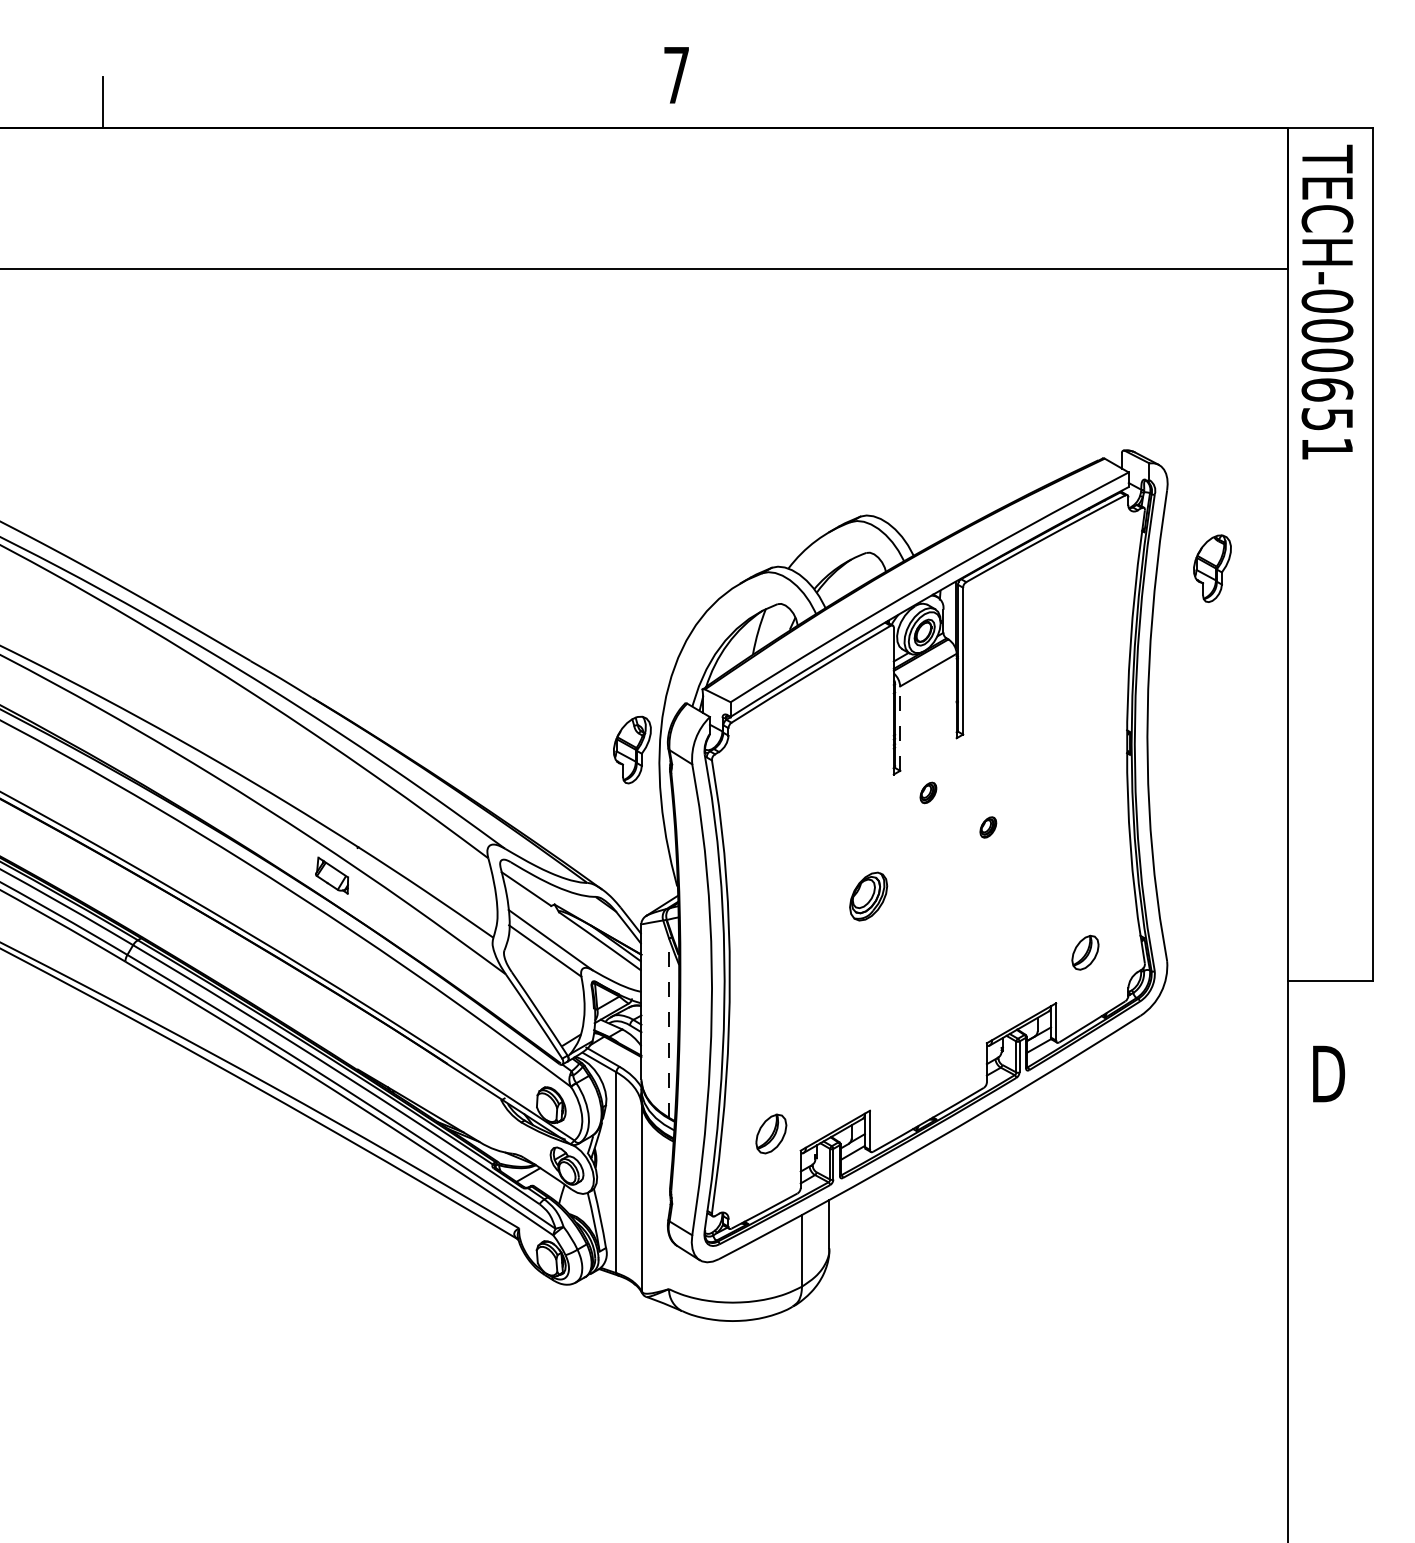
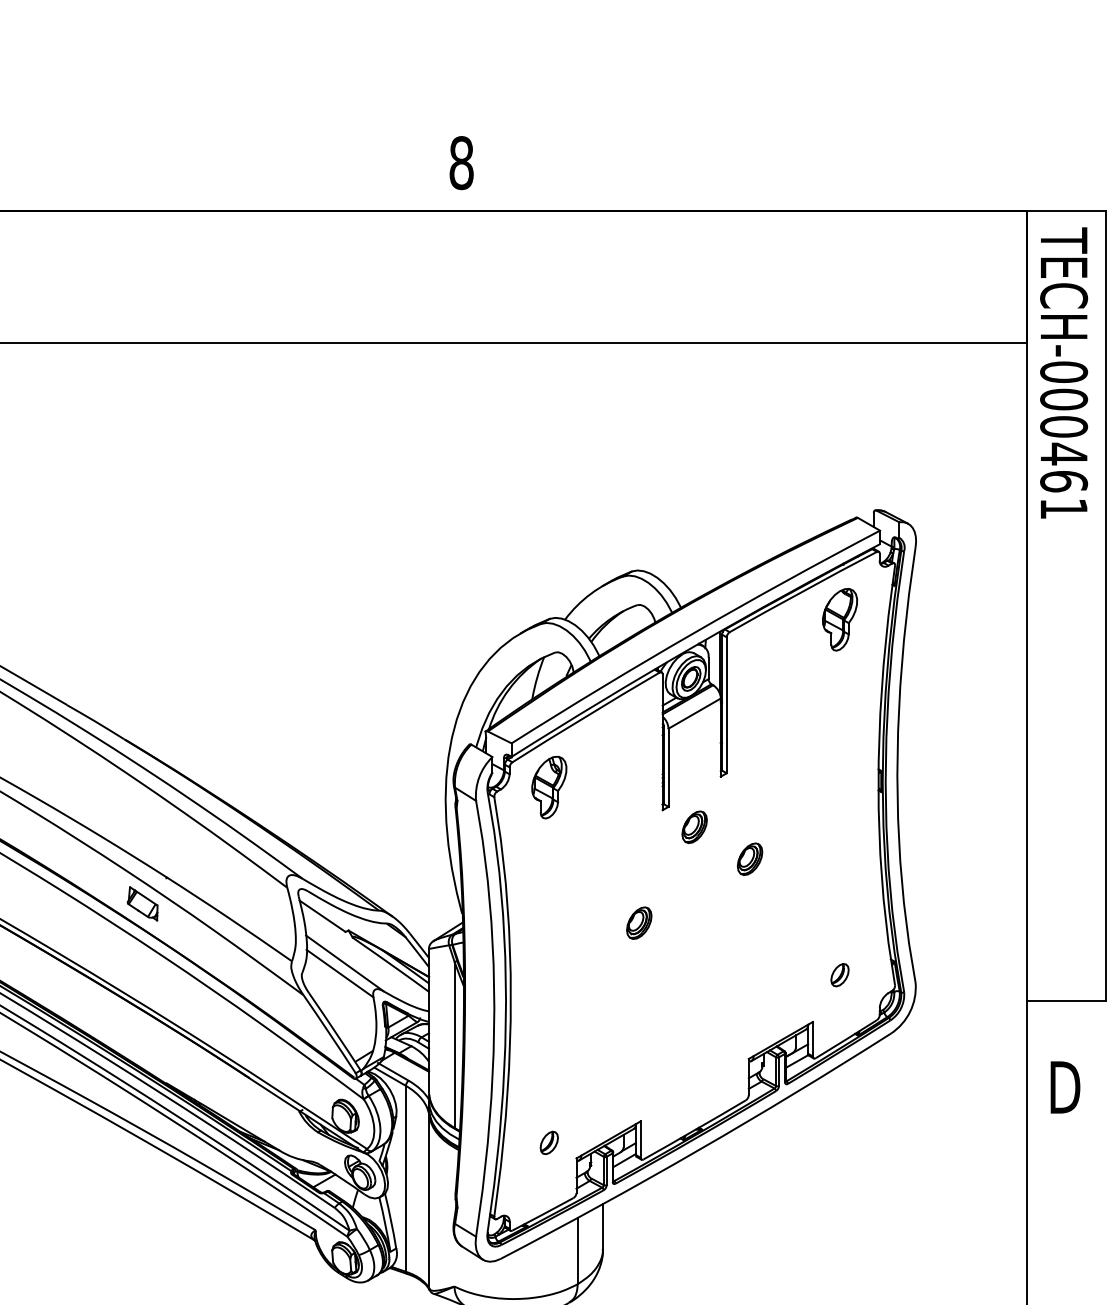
text: (676, 75) -> (461, 163), 7 -> 8
text: (1327, 404) -> (1064, 467), TECH-000651 -> TECH-000461
part: (1212, 568) -> (840, 619), moved
line: (900, 728) -> (668, 767), dashed -> solid
part: (632, 749) -> (549, 787), moved
part: (928, 792) -> (694, 826), size x1.67
part: (988, 827) -> (750, 859), size x1.67
part: (868, 896) -> (639, 923), size x0.71
part: (1085, 952) -> (840, 974), size x0.71
line: (668, 1028) -> (454, 1045), dashed -> solid
part: (771, 1133) -> (549, 1142), size x0.62

